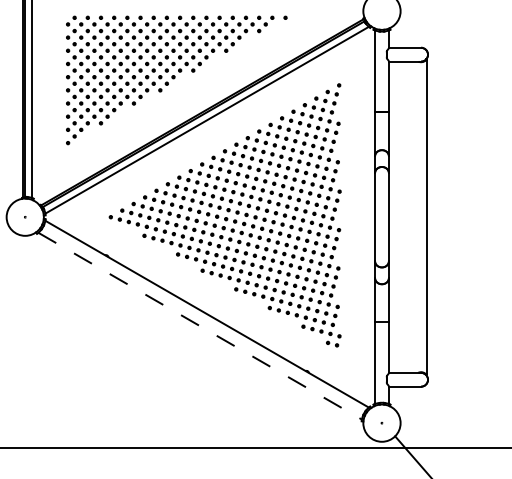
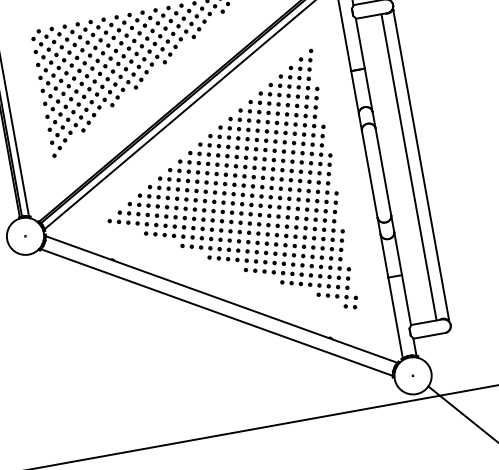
line: (414, 216) -> (408, 166), added
line: (200, 326) -> (217, 312), dashed -> solid

